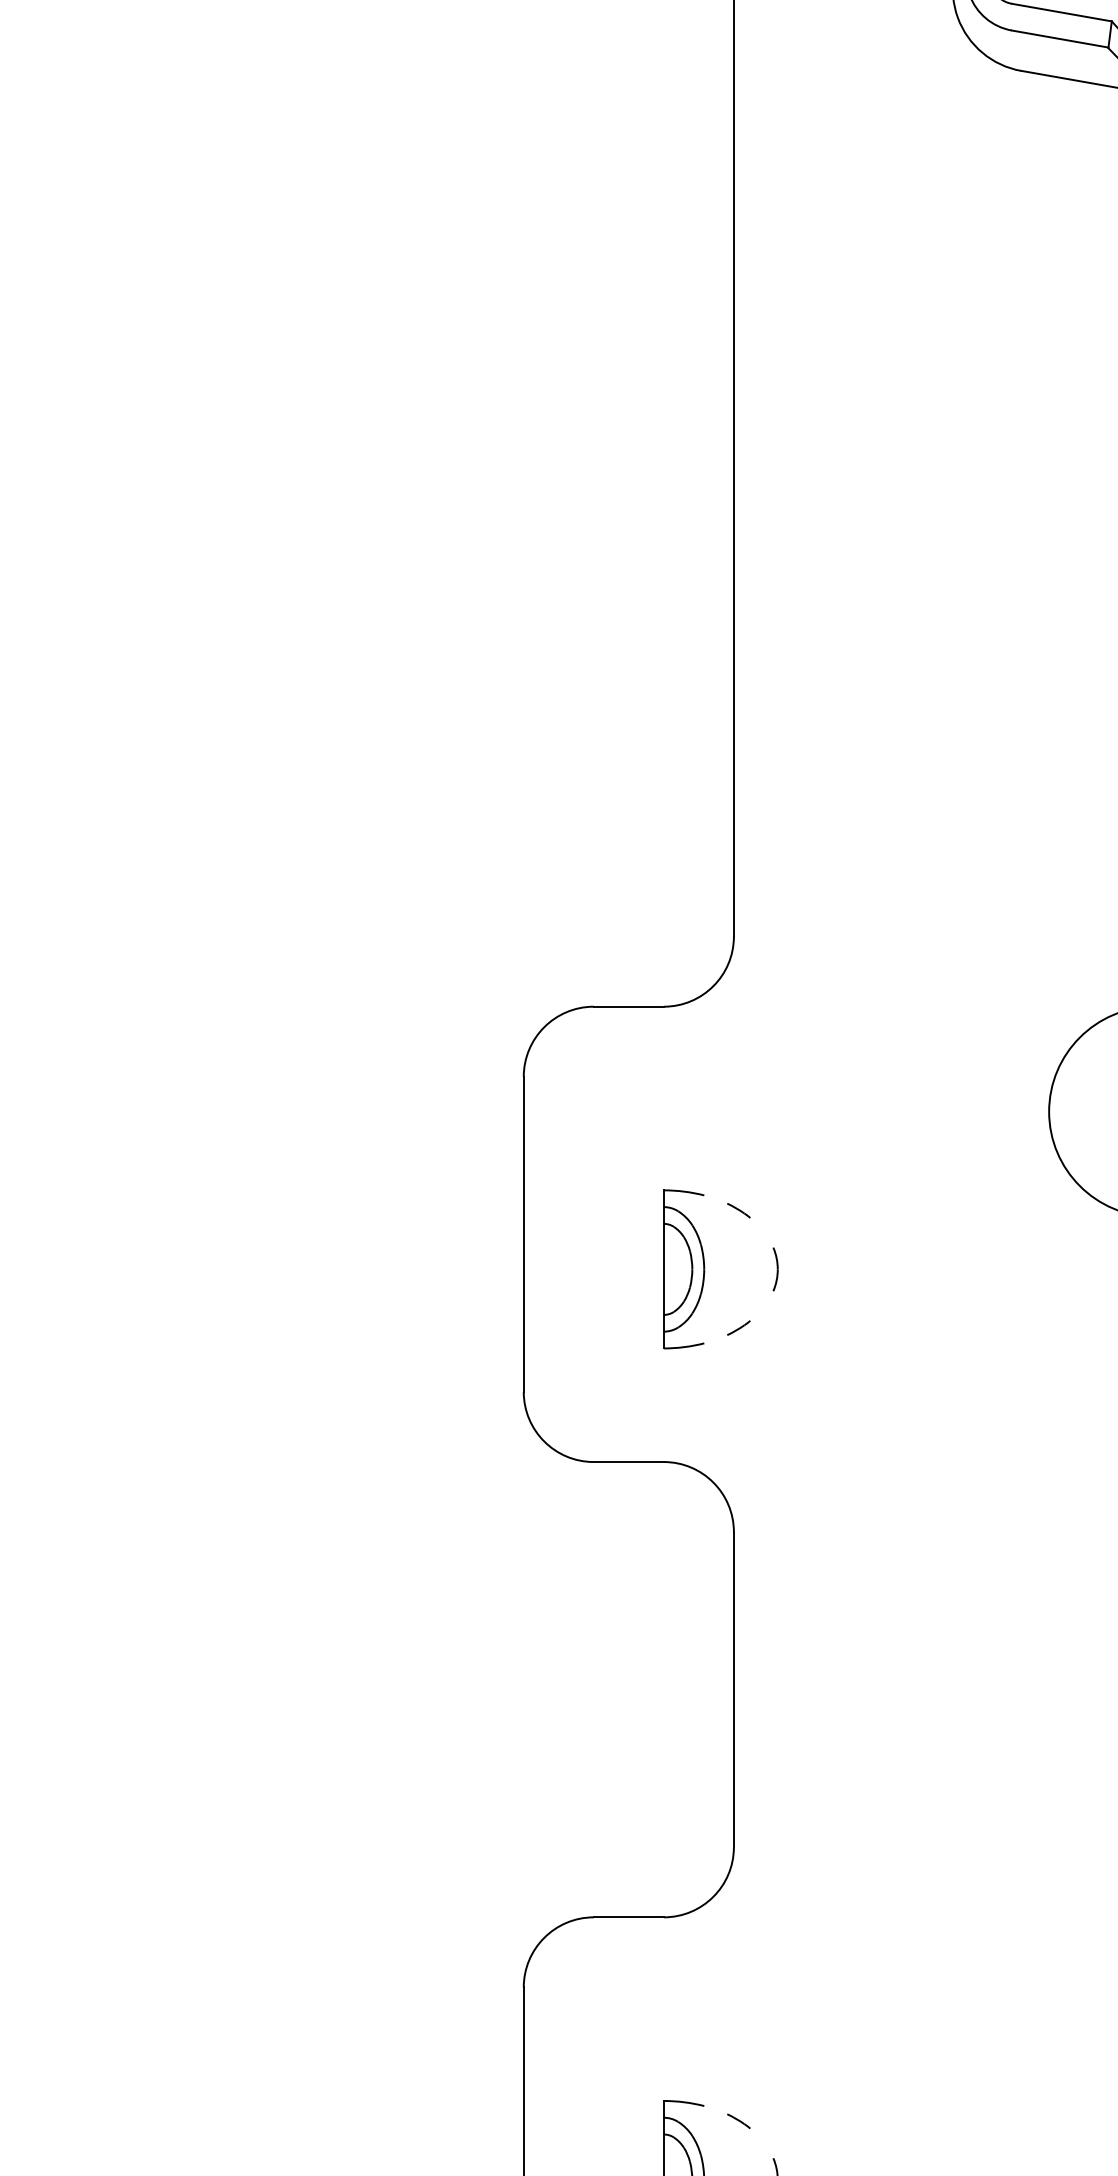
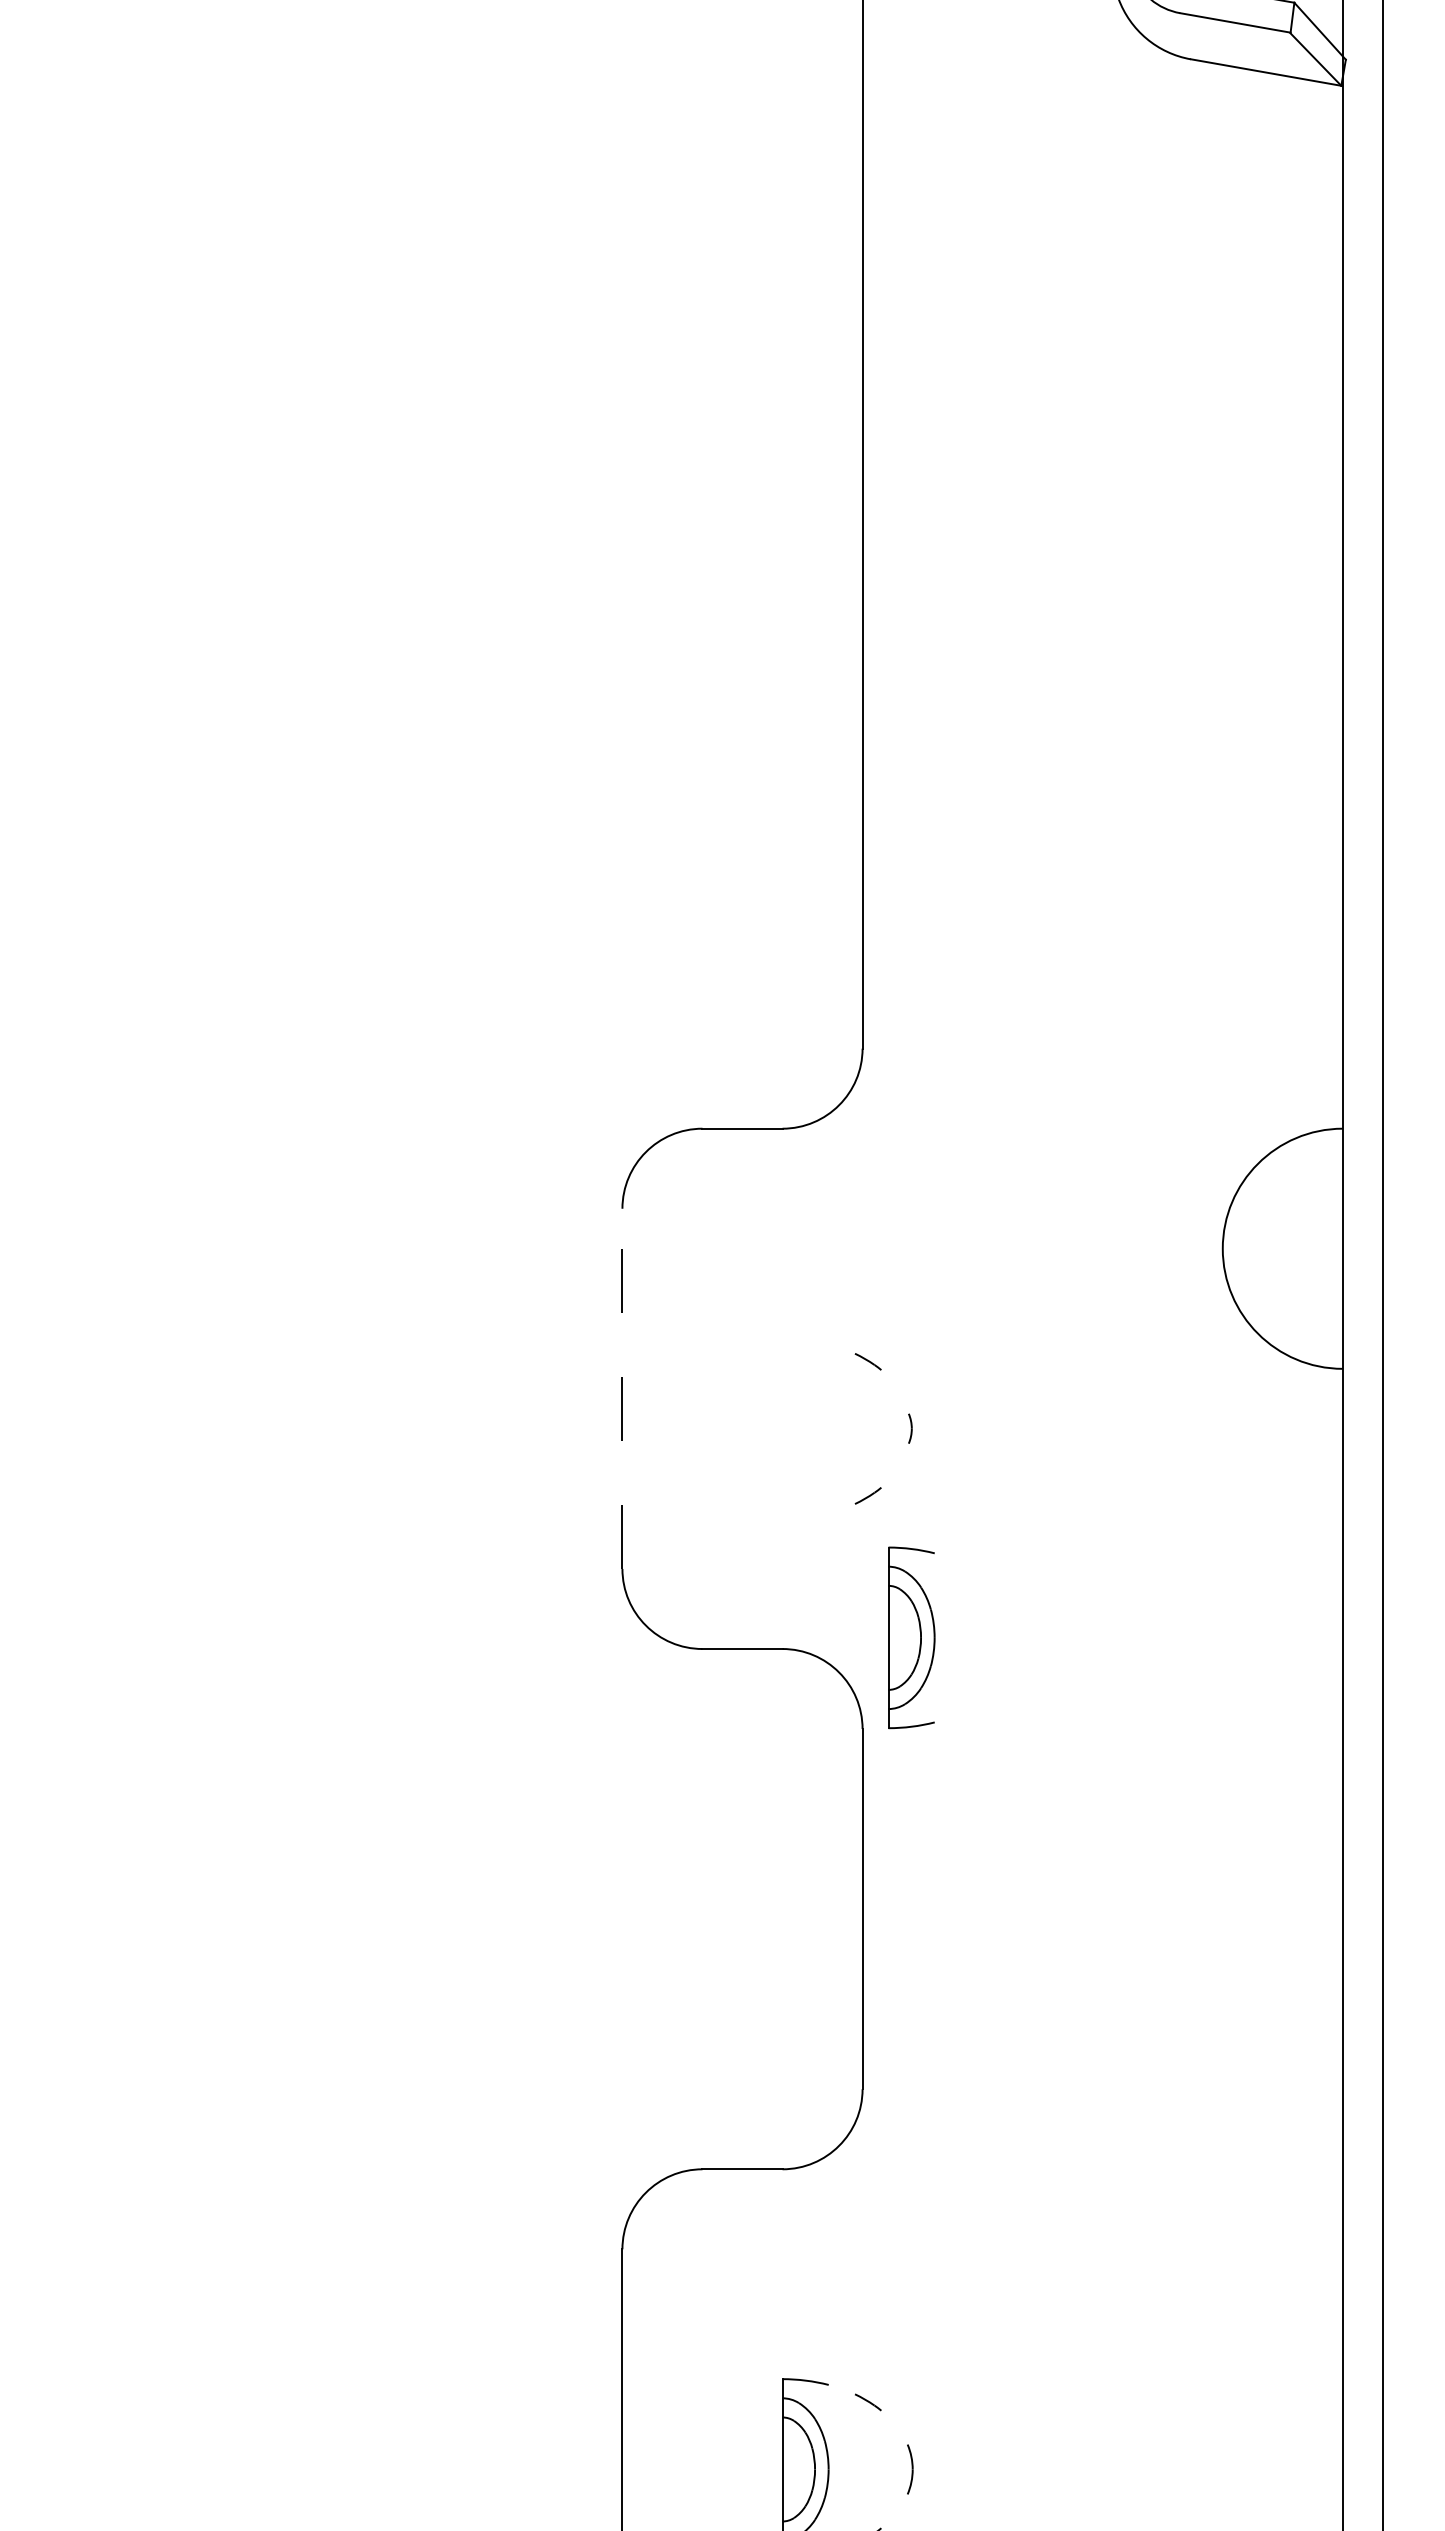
line: (523, 1234) -> (622, 1388), solid -> dashed
part: (683, 1269) -> (911, 1637), moved
part: (775, 1269) -> (910, 1428), size x0.6

